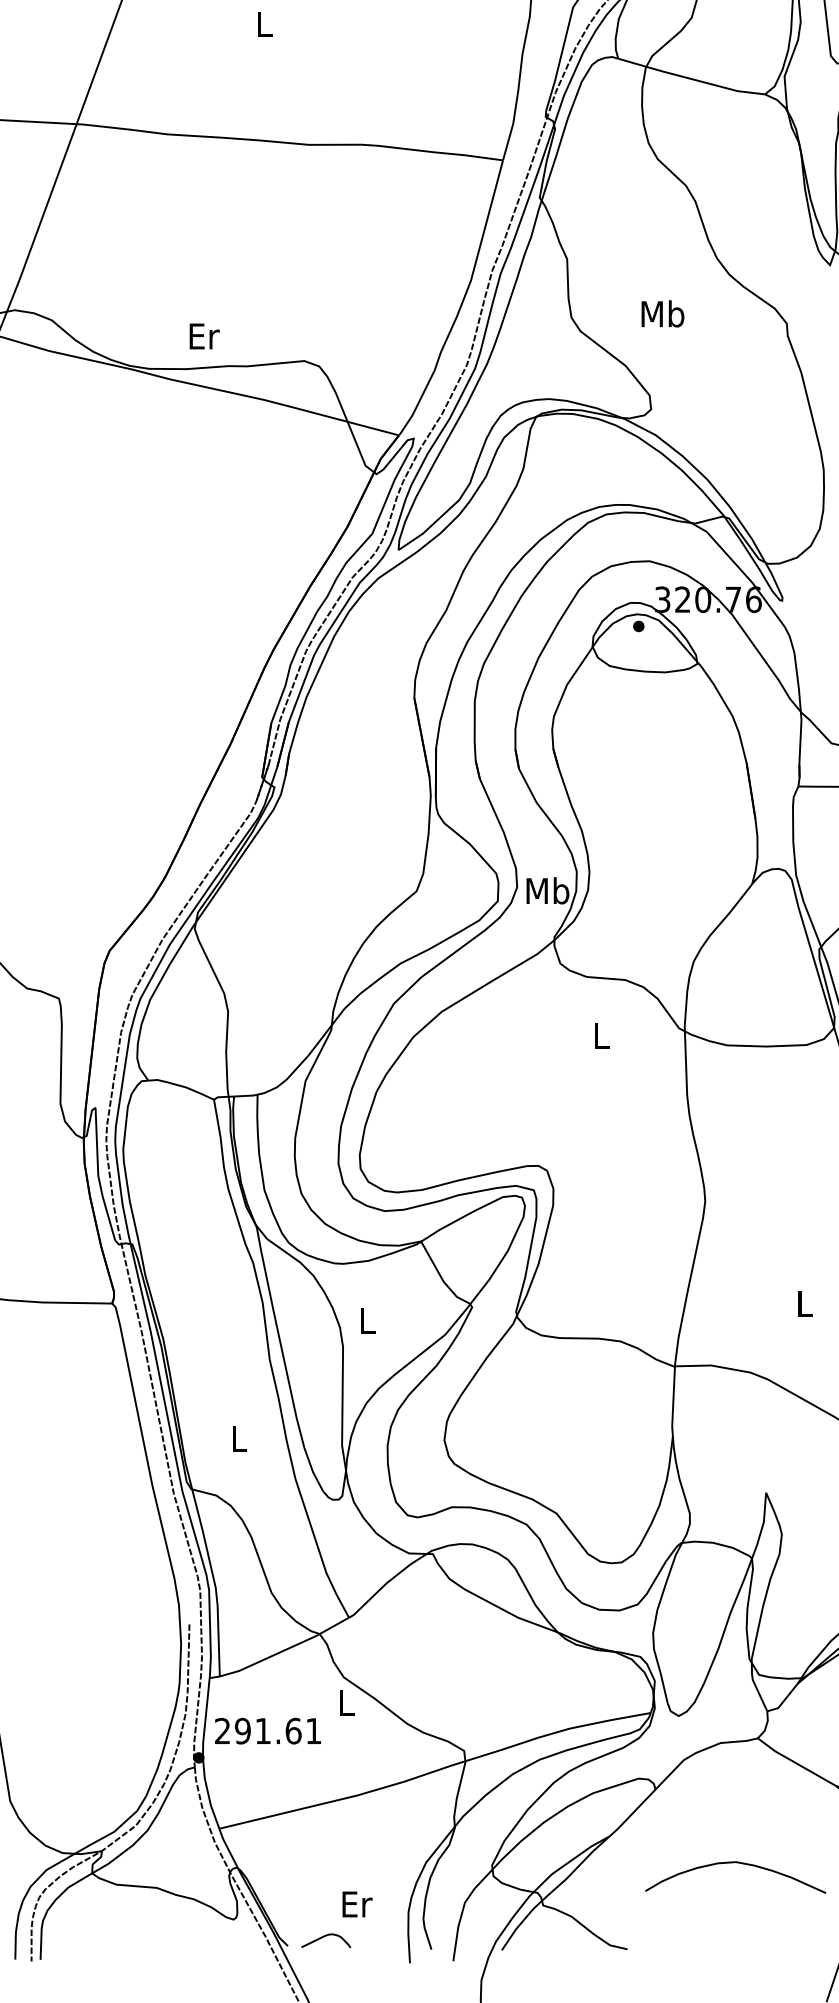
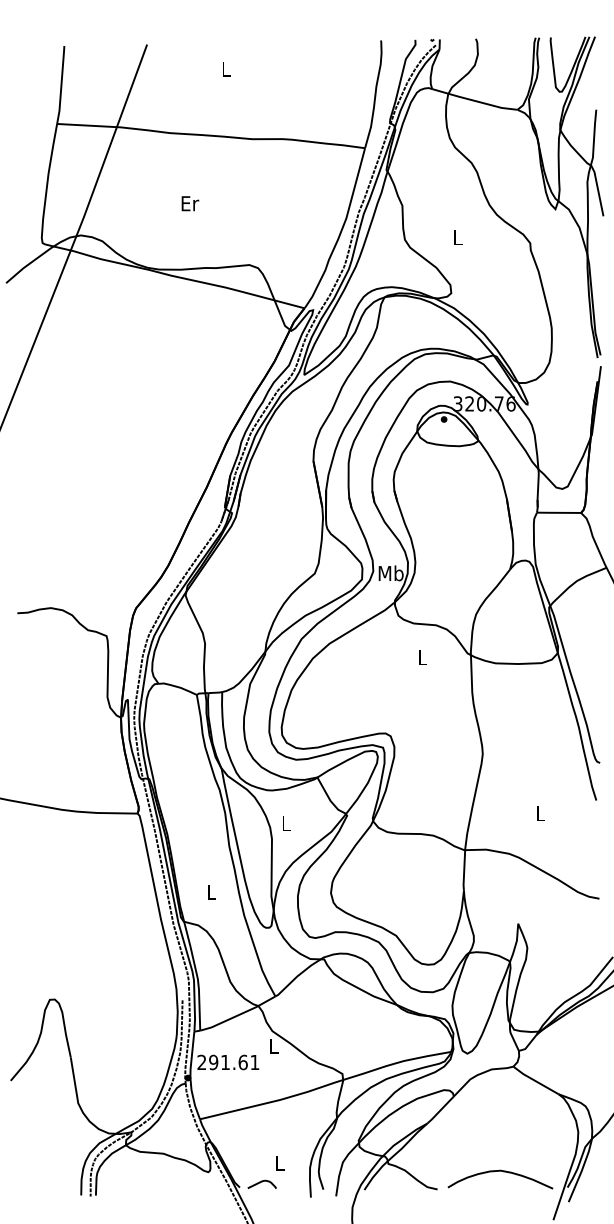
text: (661, 313) -> (457, 237), Mb -> L
text: (204, 336) -> (190, 203), moved
curve: (740, 1865) -> (503, 1172), moved
text: (357, 1902) -> (280, 1162), Er -> L

